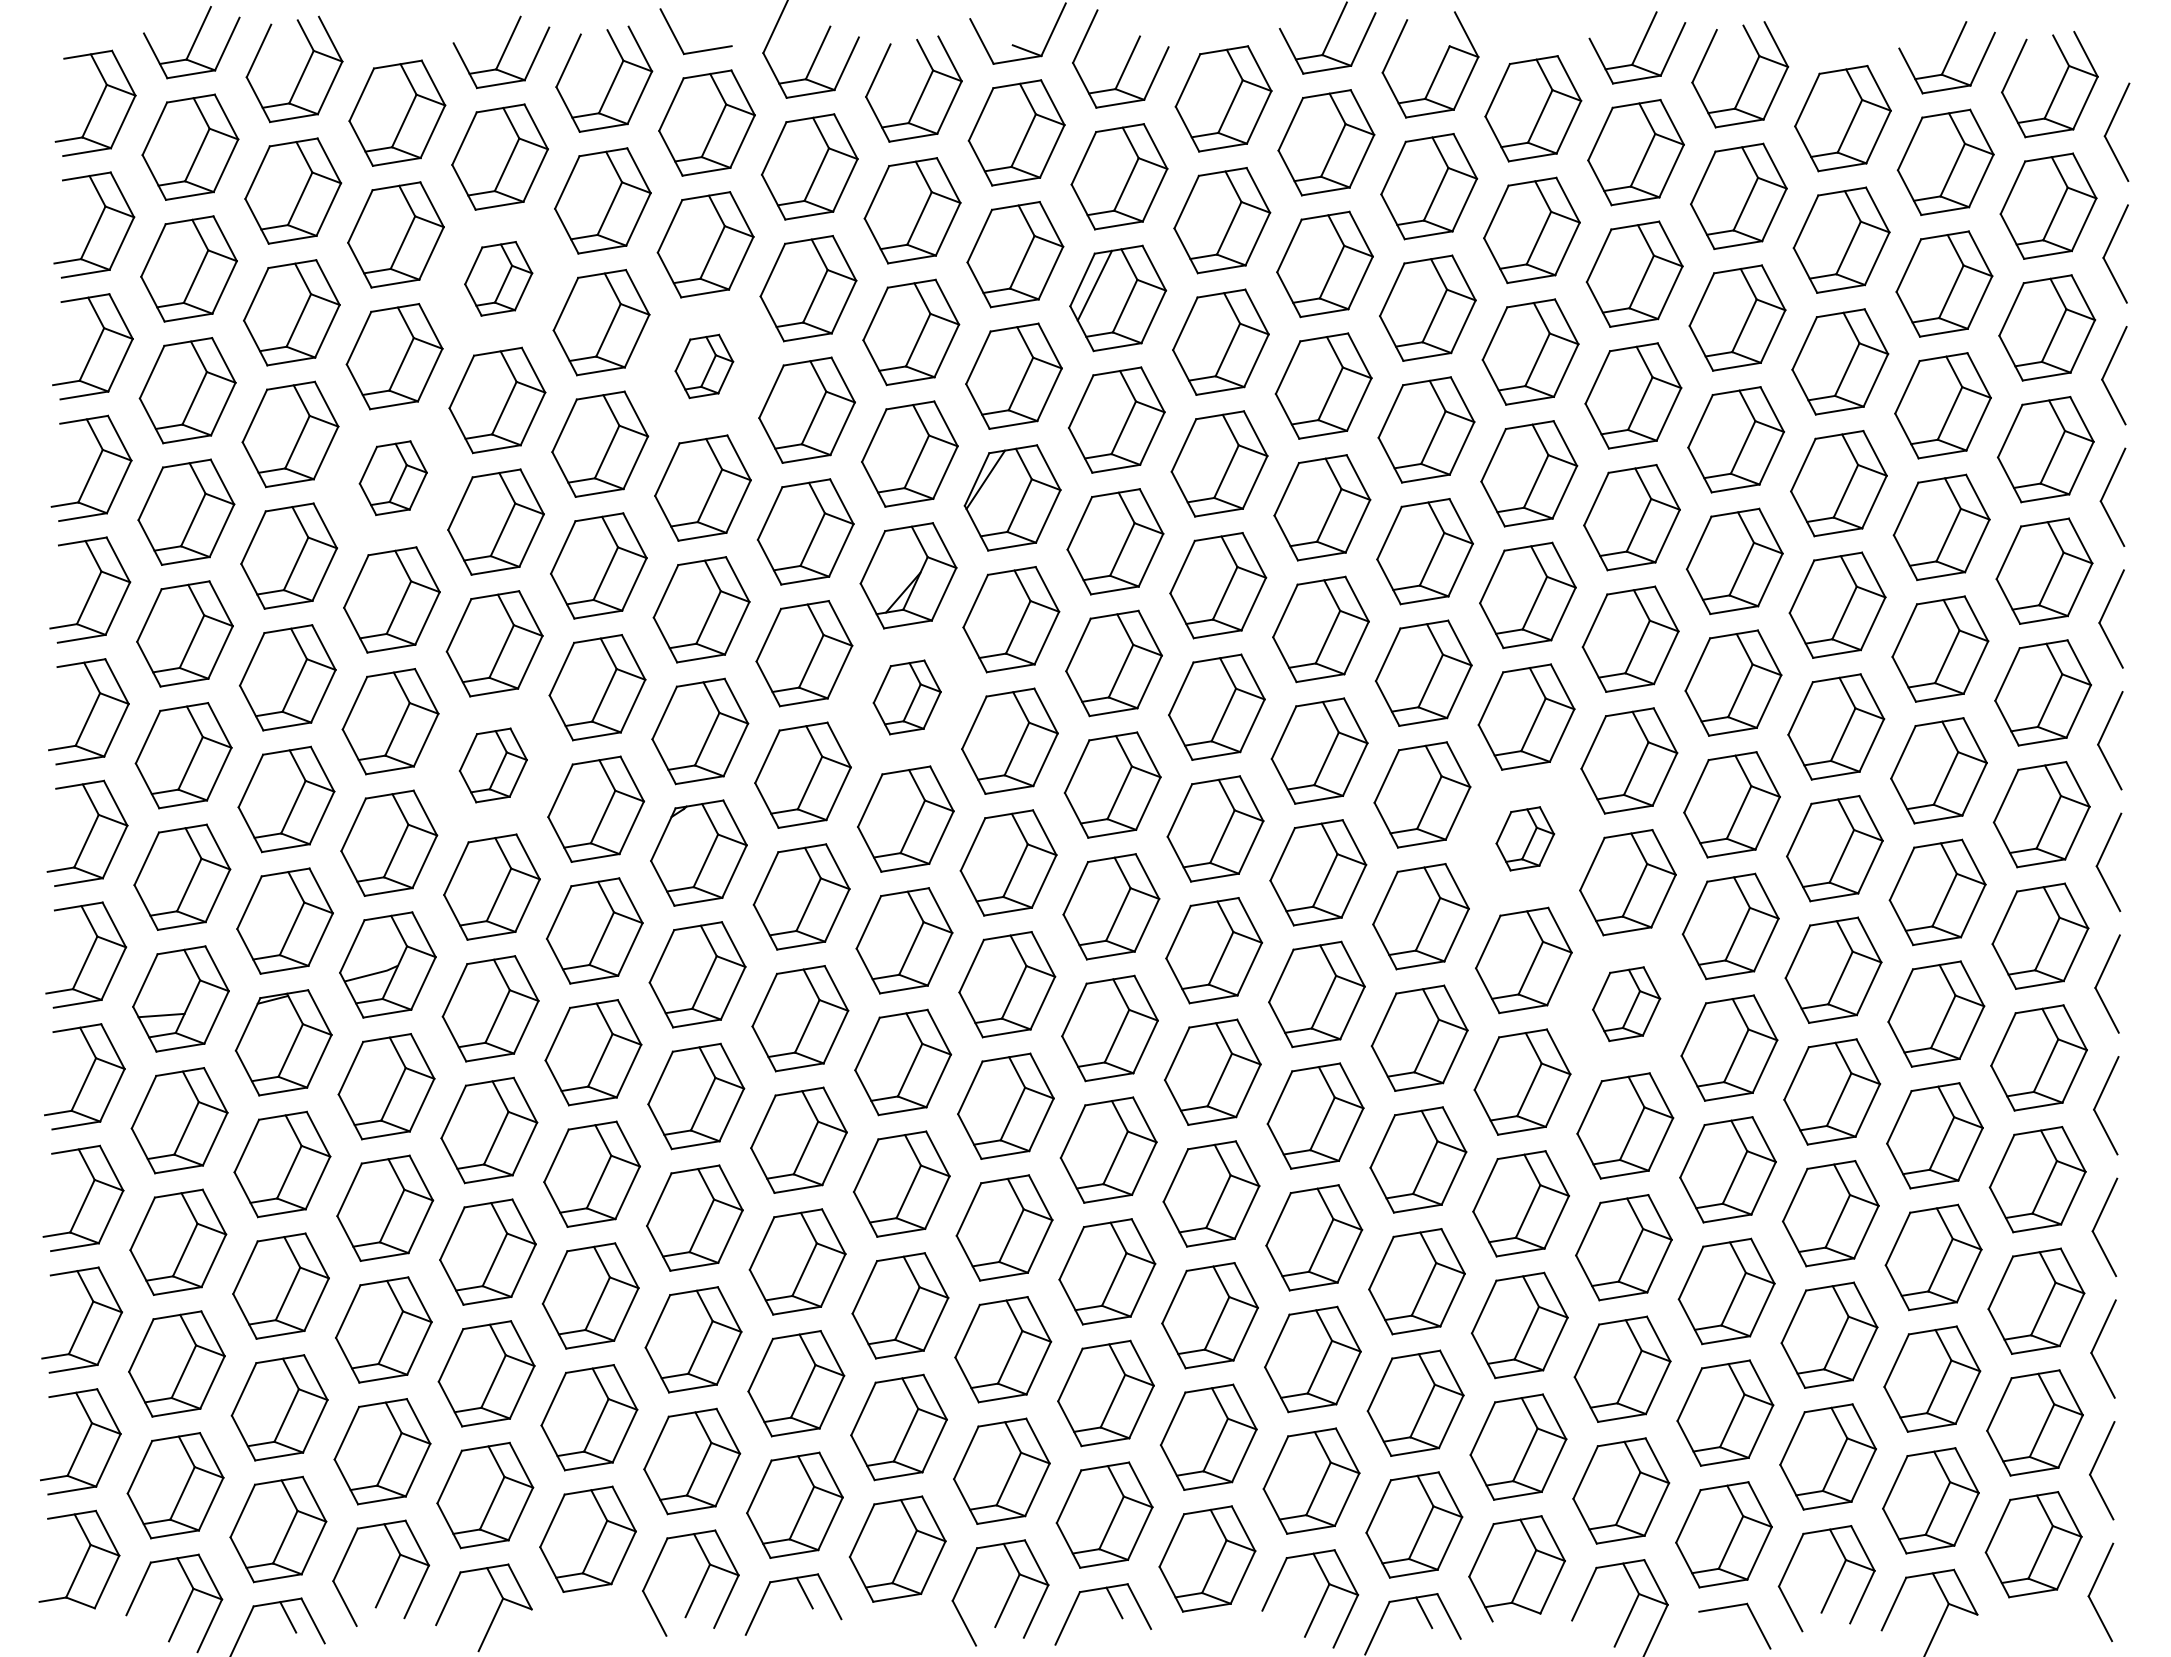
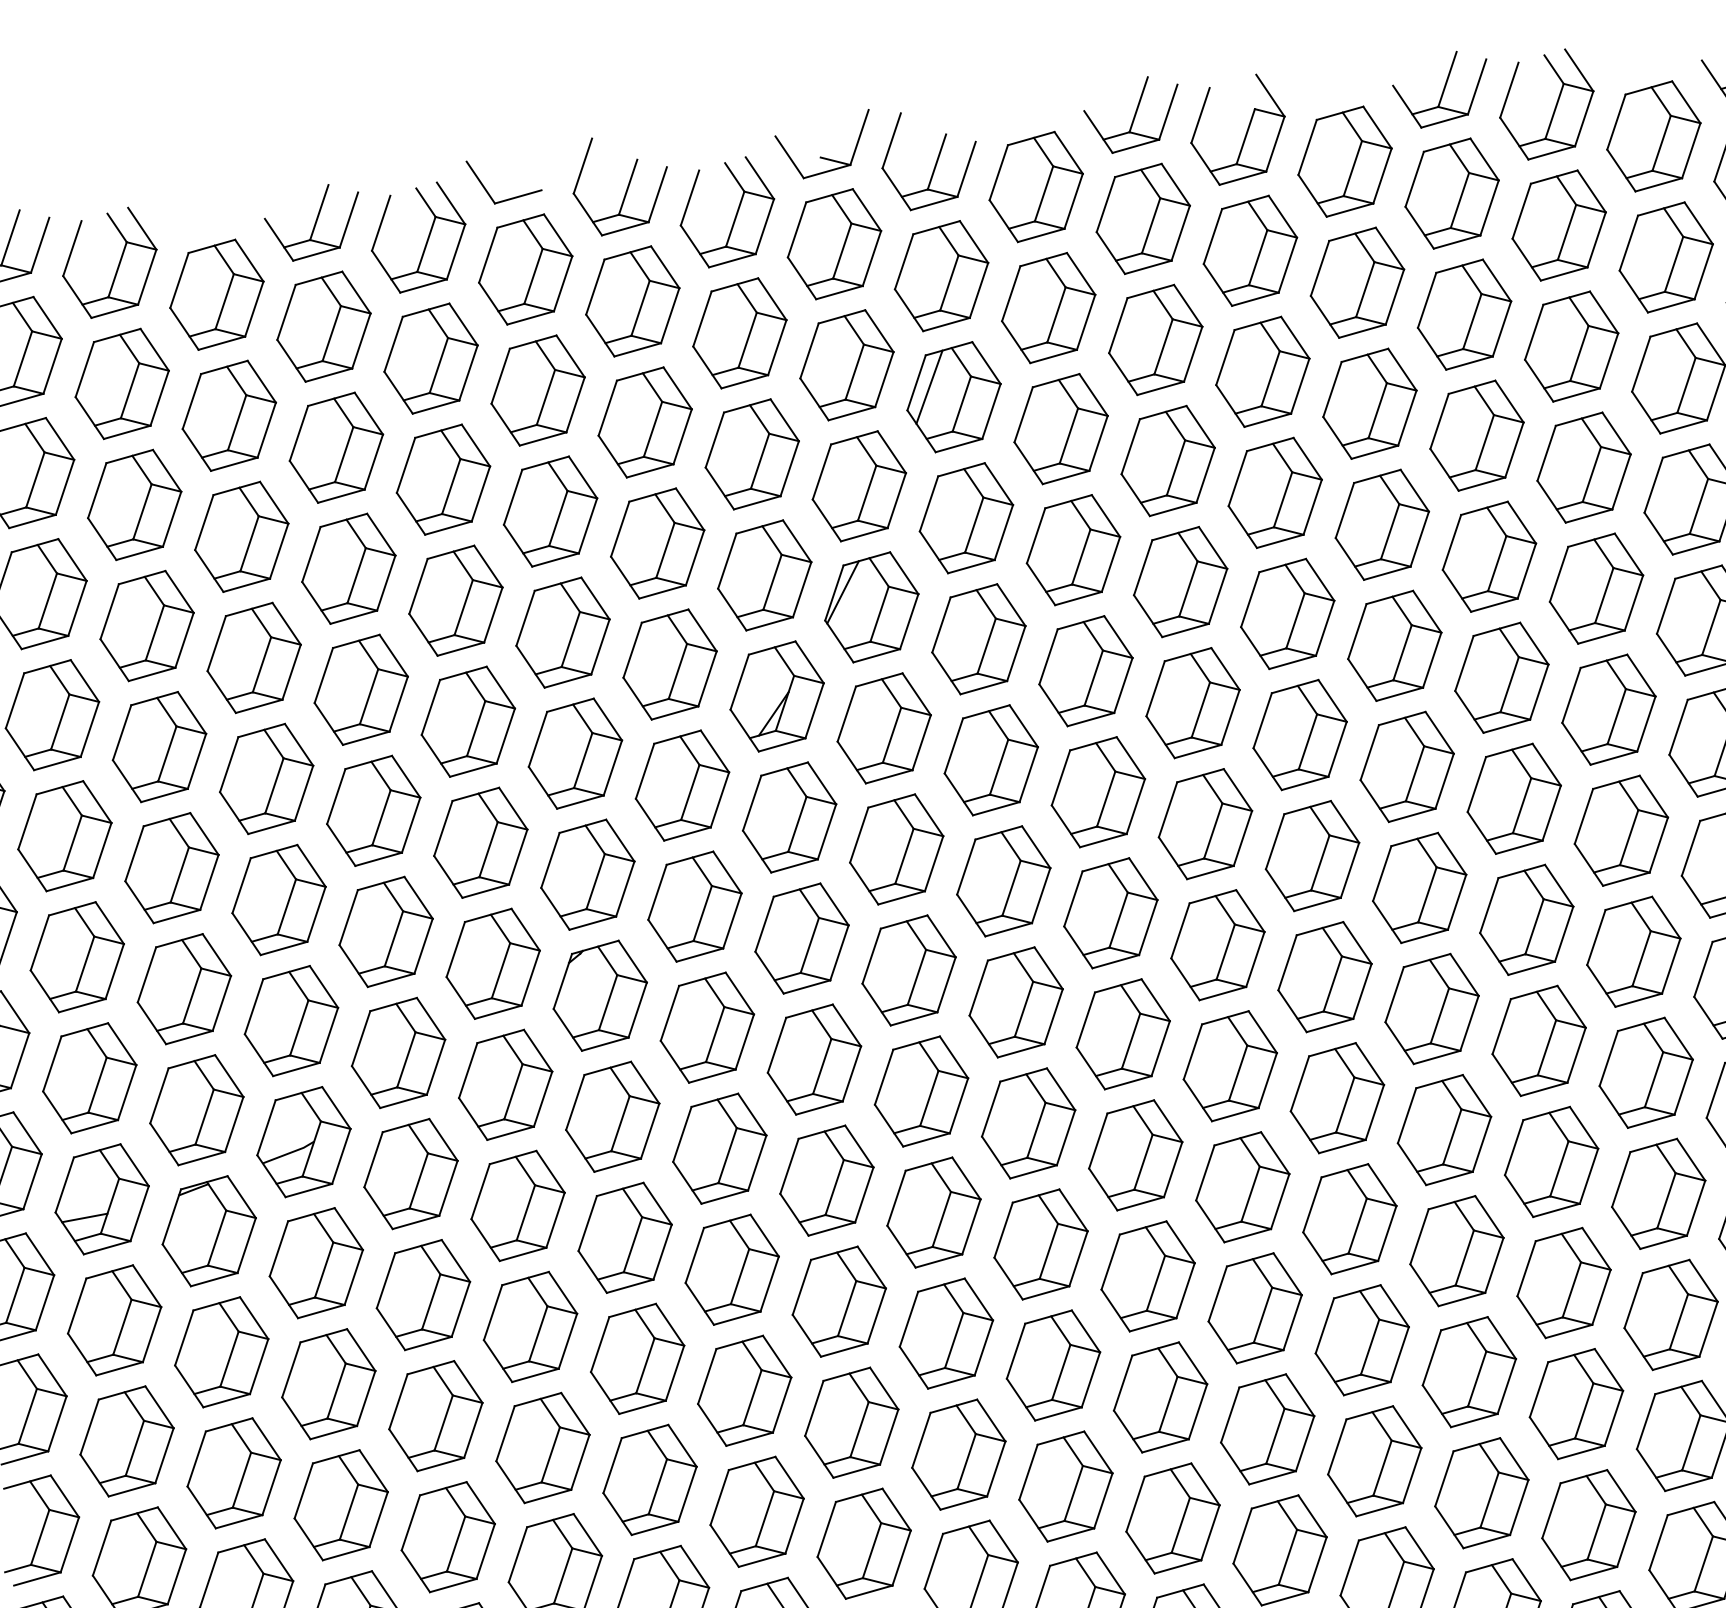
part: (498, 278) -> (336, 447), size x1.43
part: (704, 366) -> (550, 511), size x1.67
part: (393, 477) -> (254, 657), size x1.43
part: (907, 697) -> (789, 817), size x1.43
part: (493, 765) -> (386, 931), size x1.43
part: (1525, 838) -> (1419, 887), size x1.67
part: (1626, 1003) -> (1538, 1040), size x1.43

